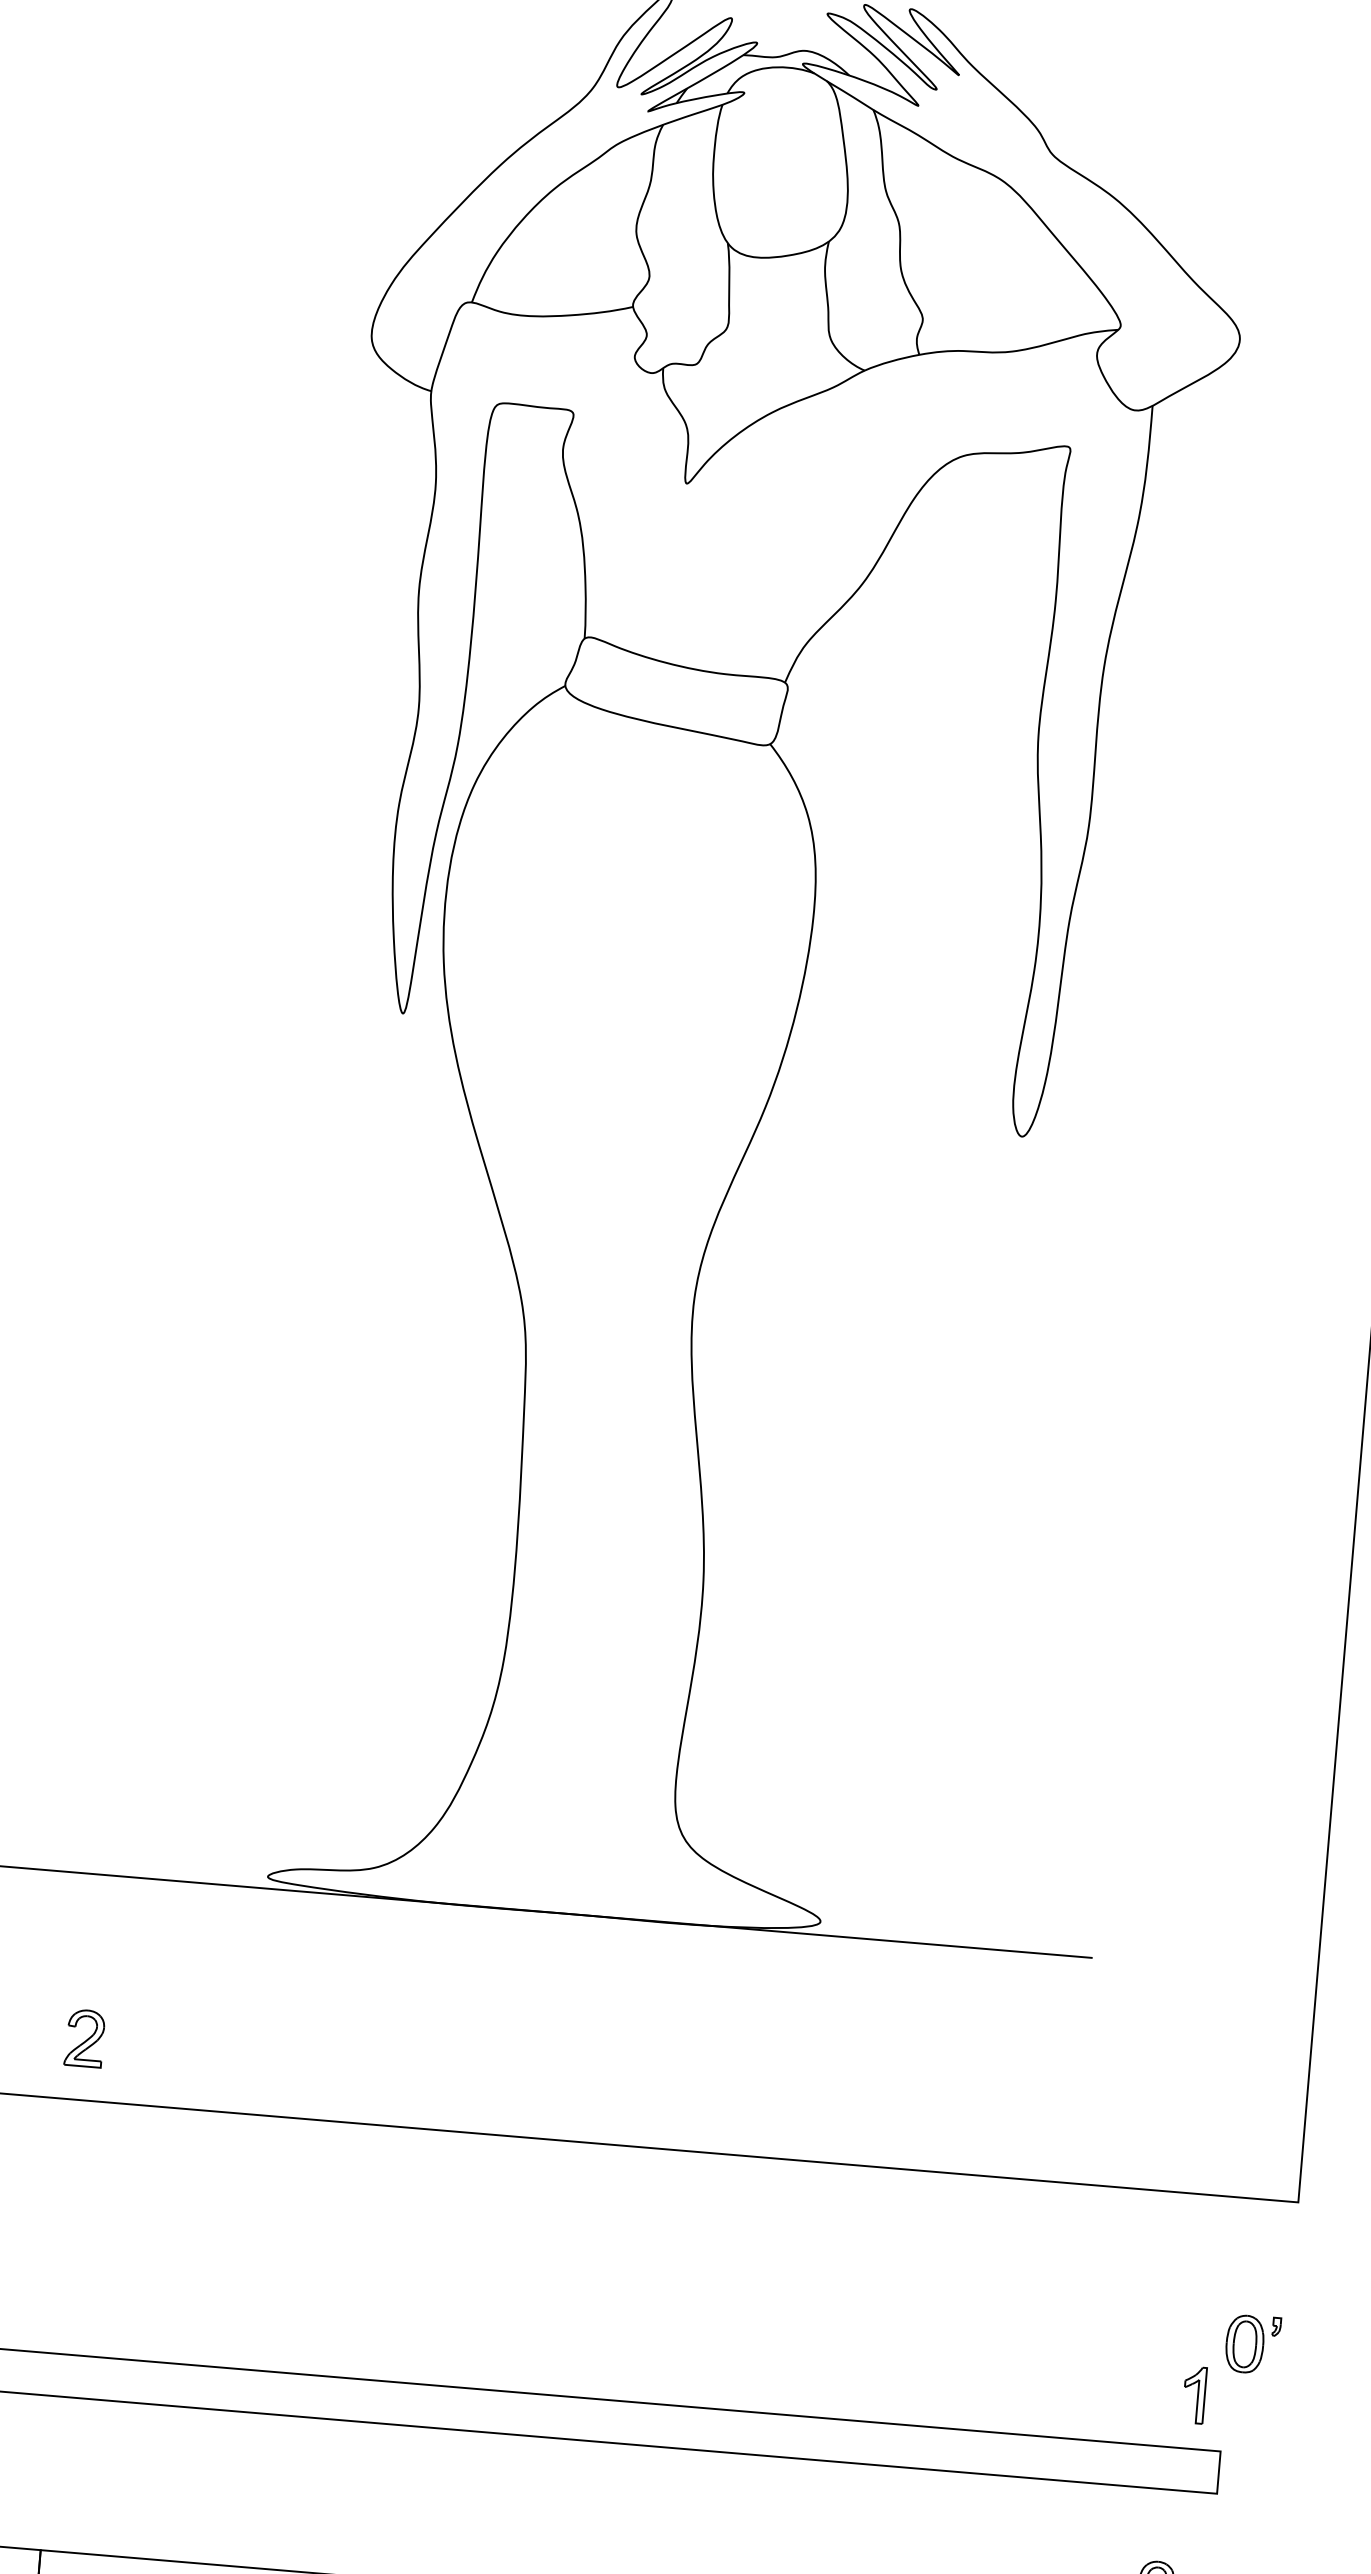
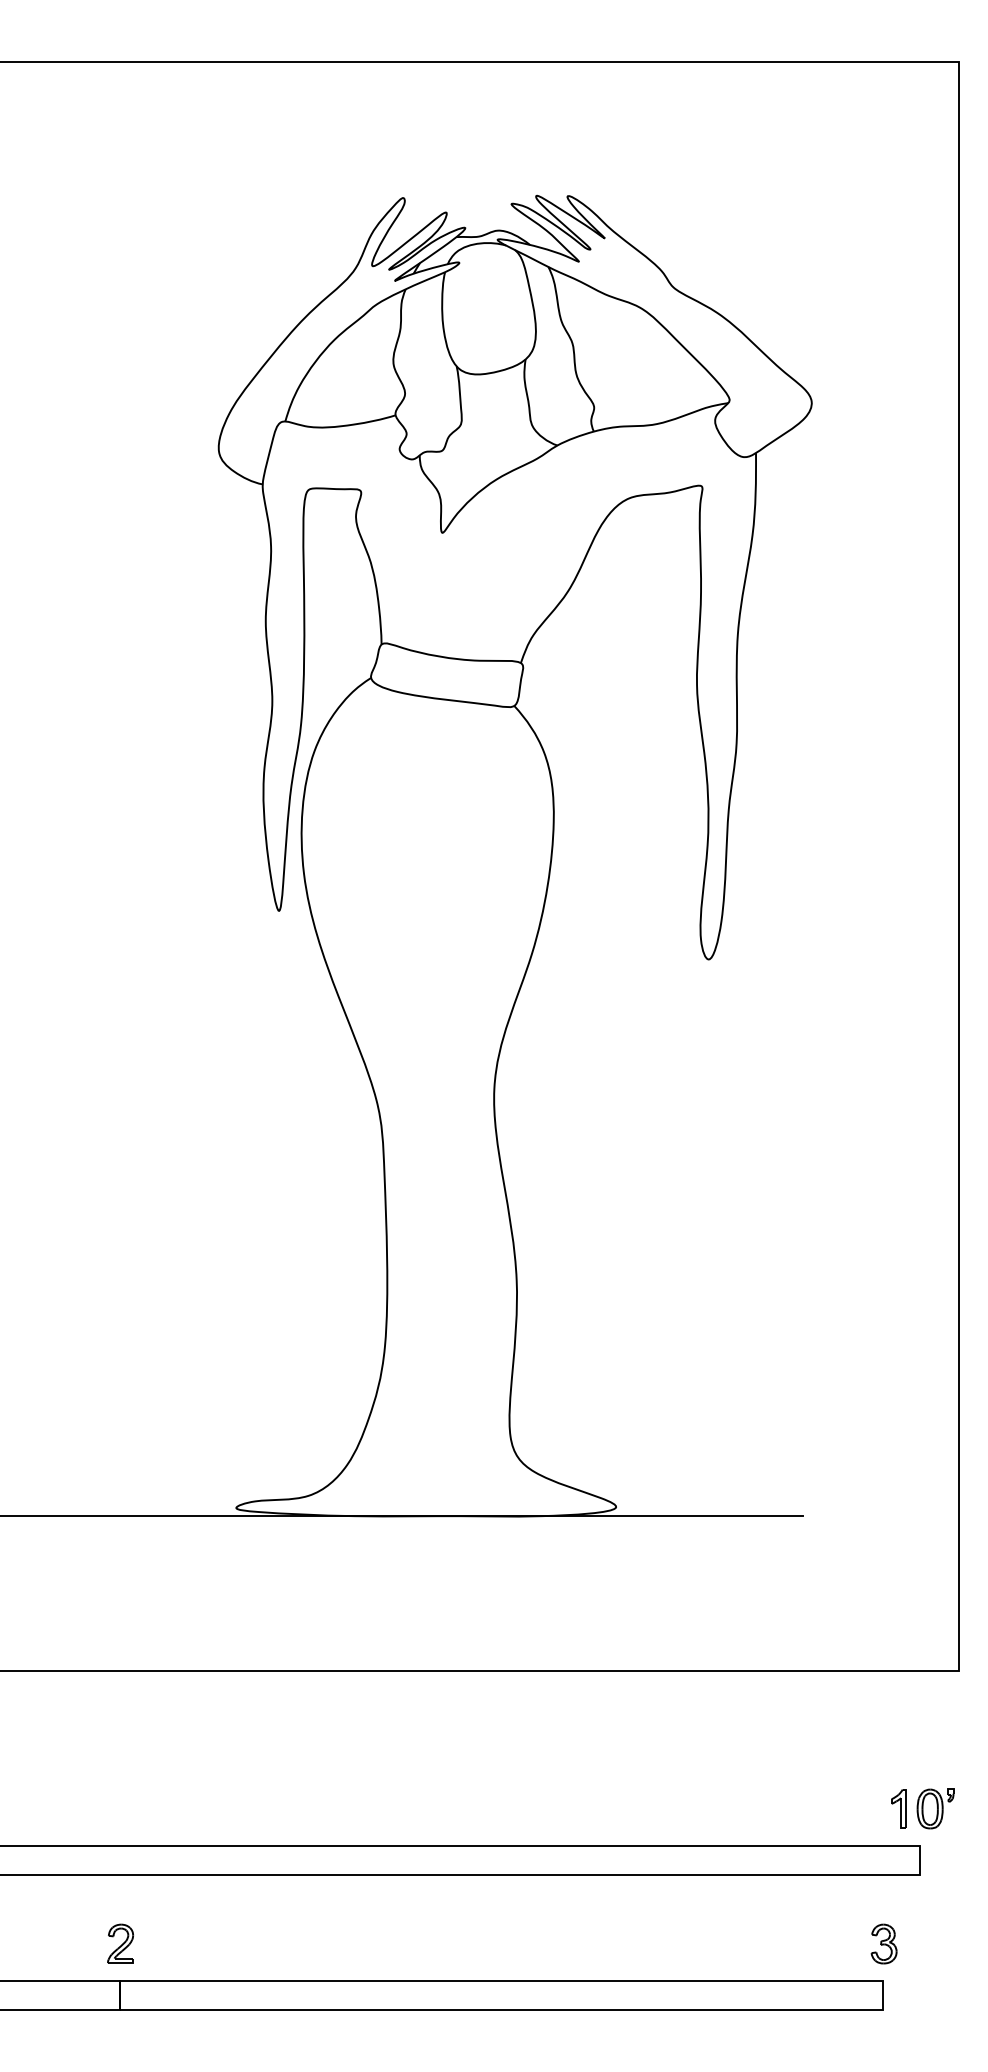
part: (84, 2037) -> (120, 1943), moved
part: (1252, 2343) -> (935, 1808), moved

